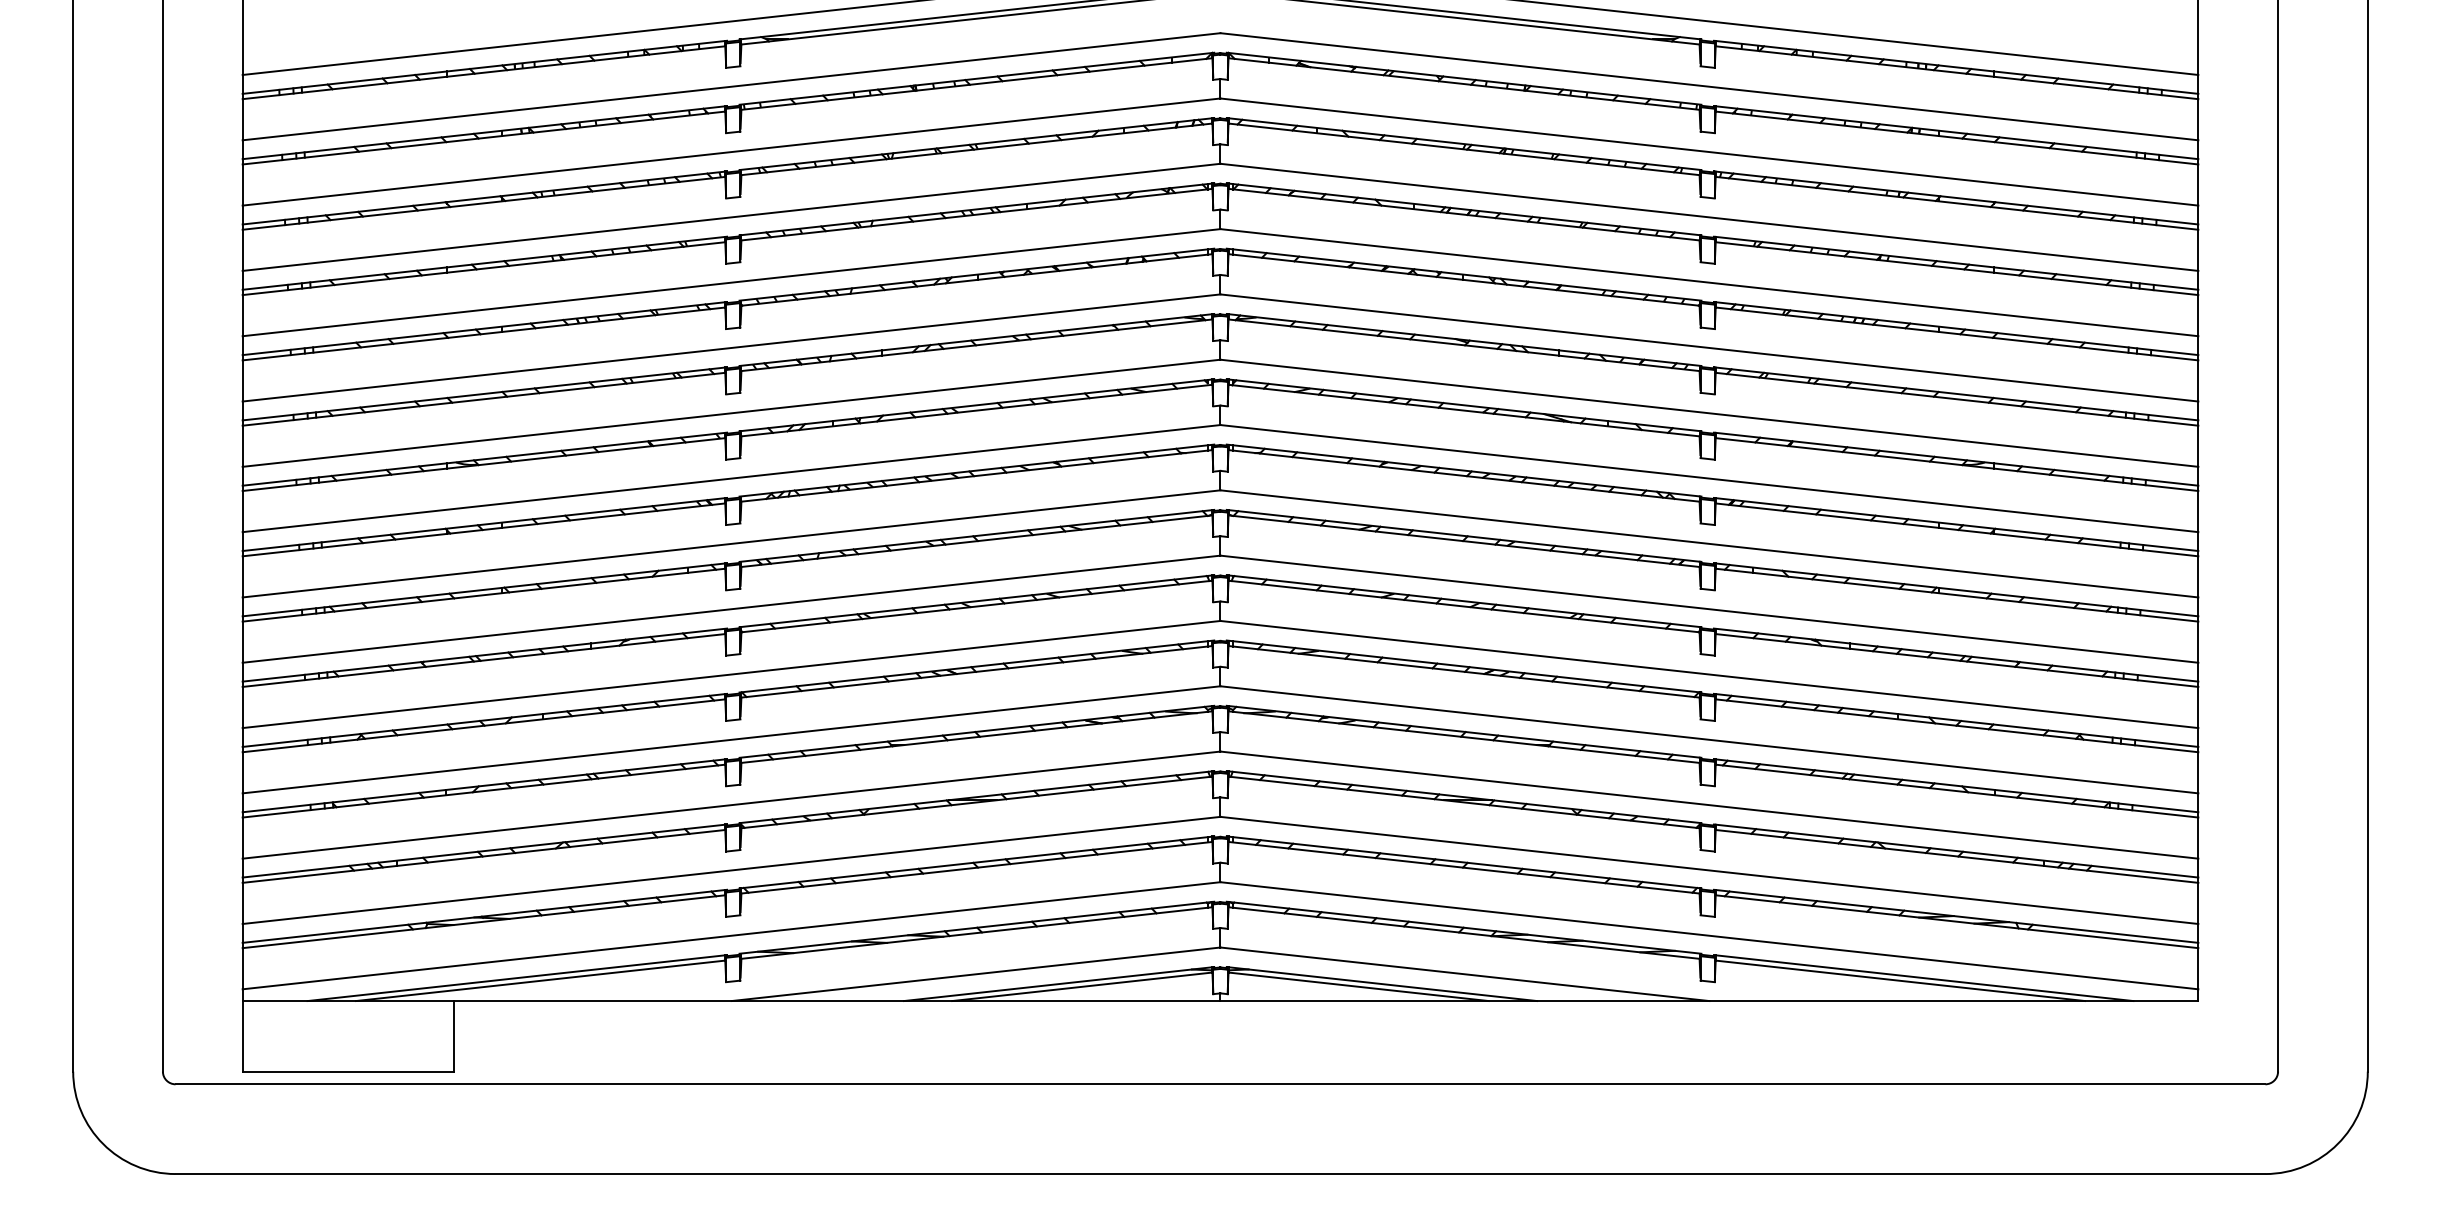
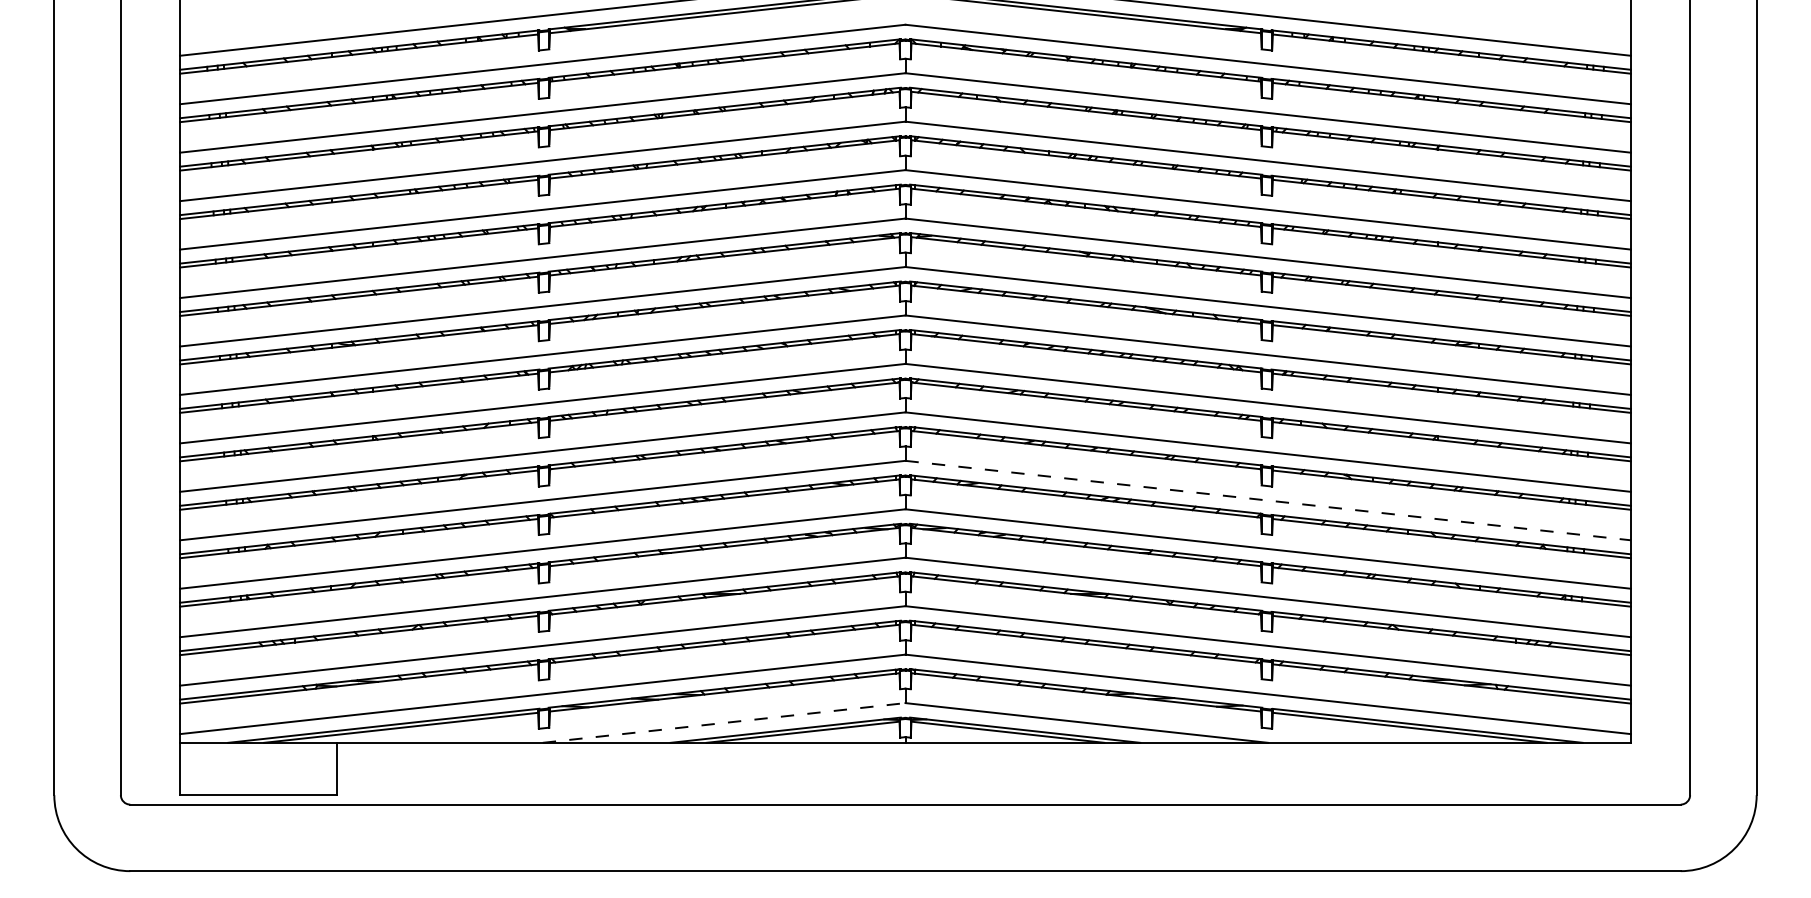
line: (1709, 674) -> (1268, 500), solid -> dashed
line: (976, 973) -> (724, 722), solid -> dashed

